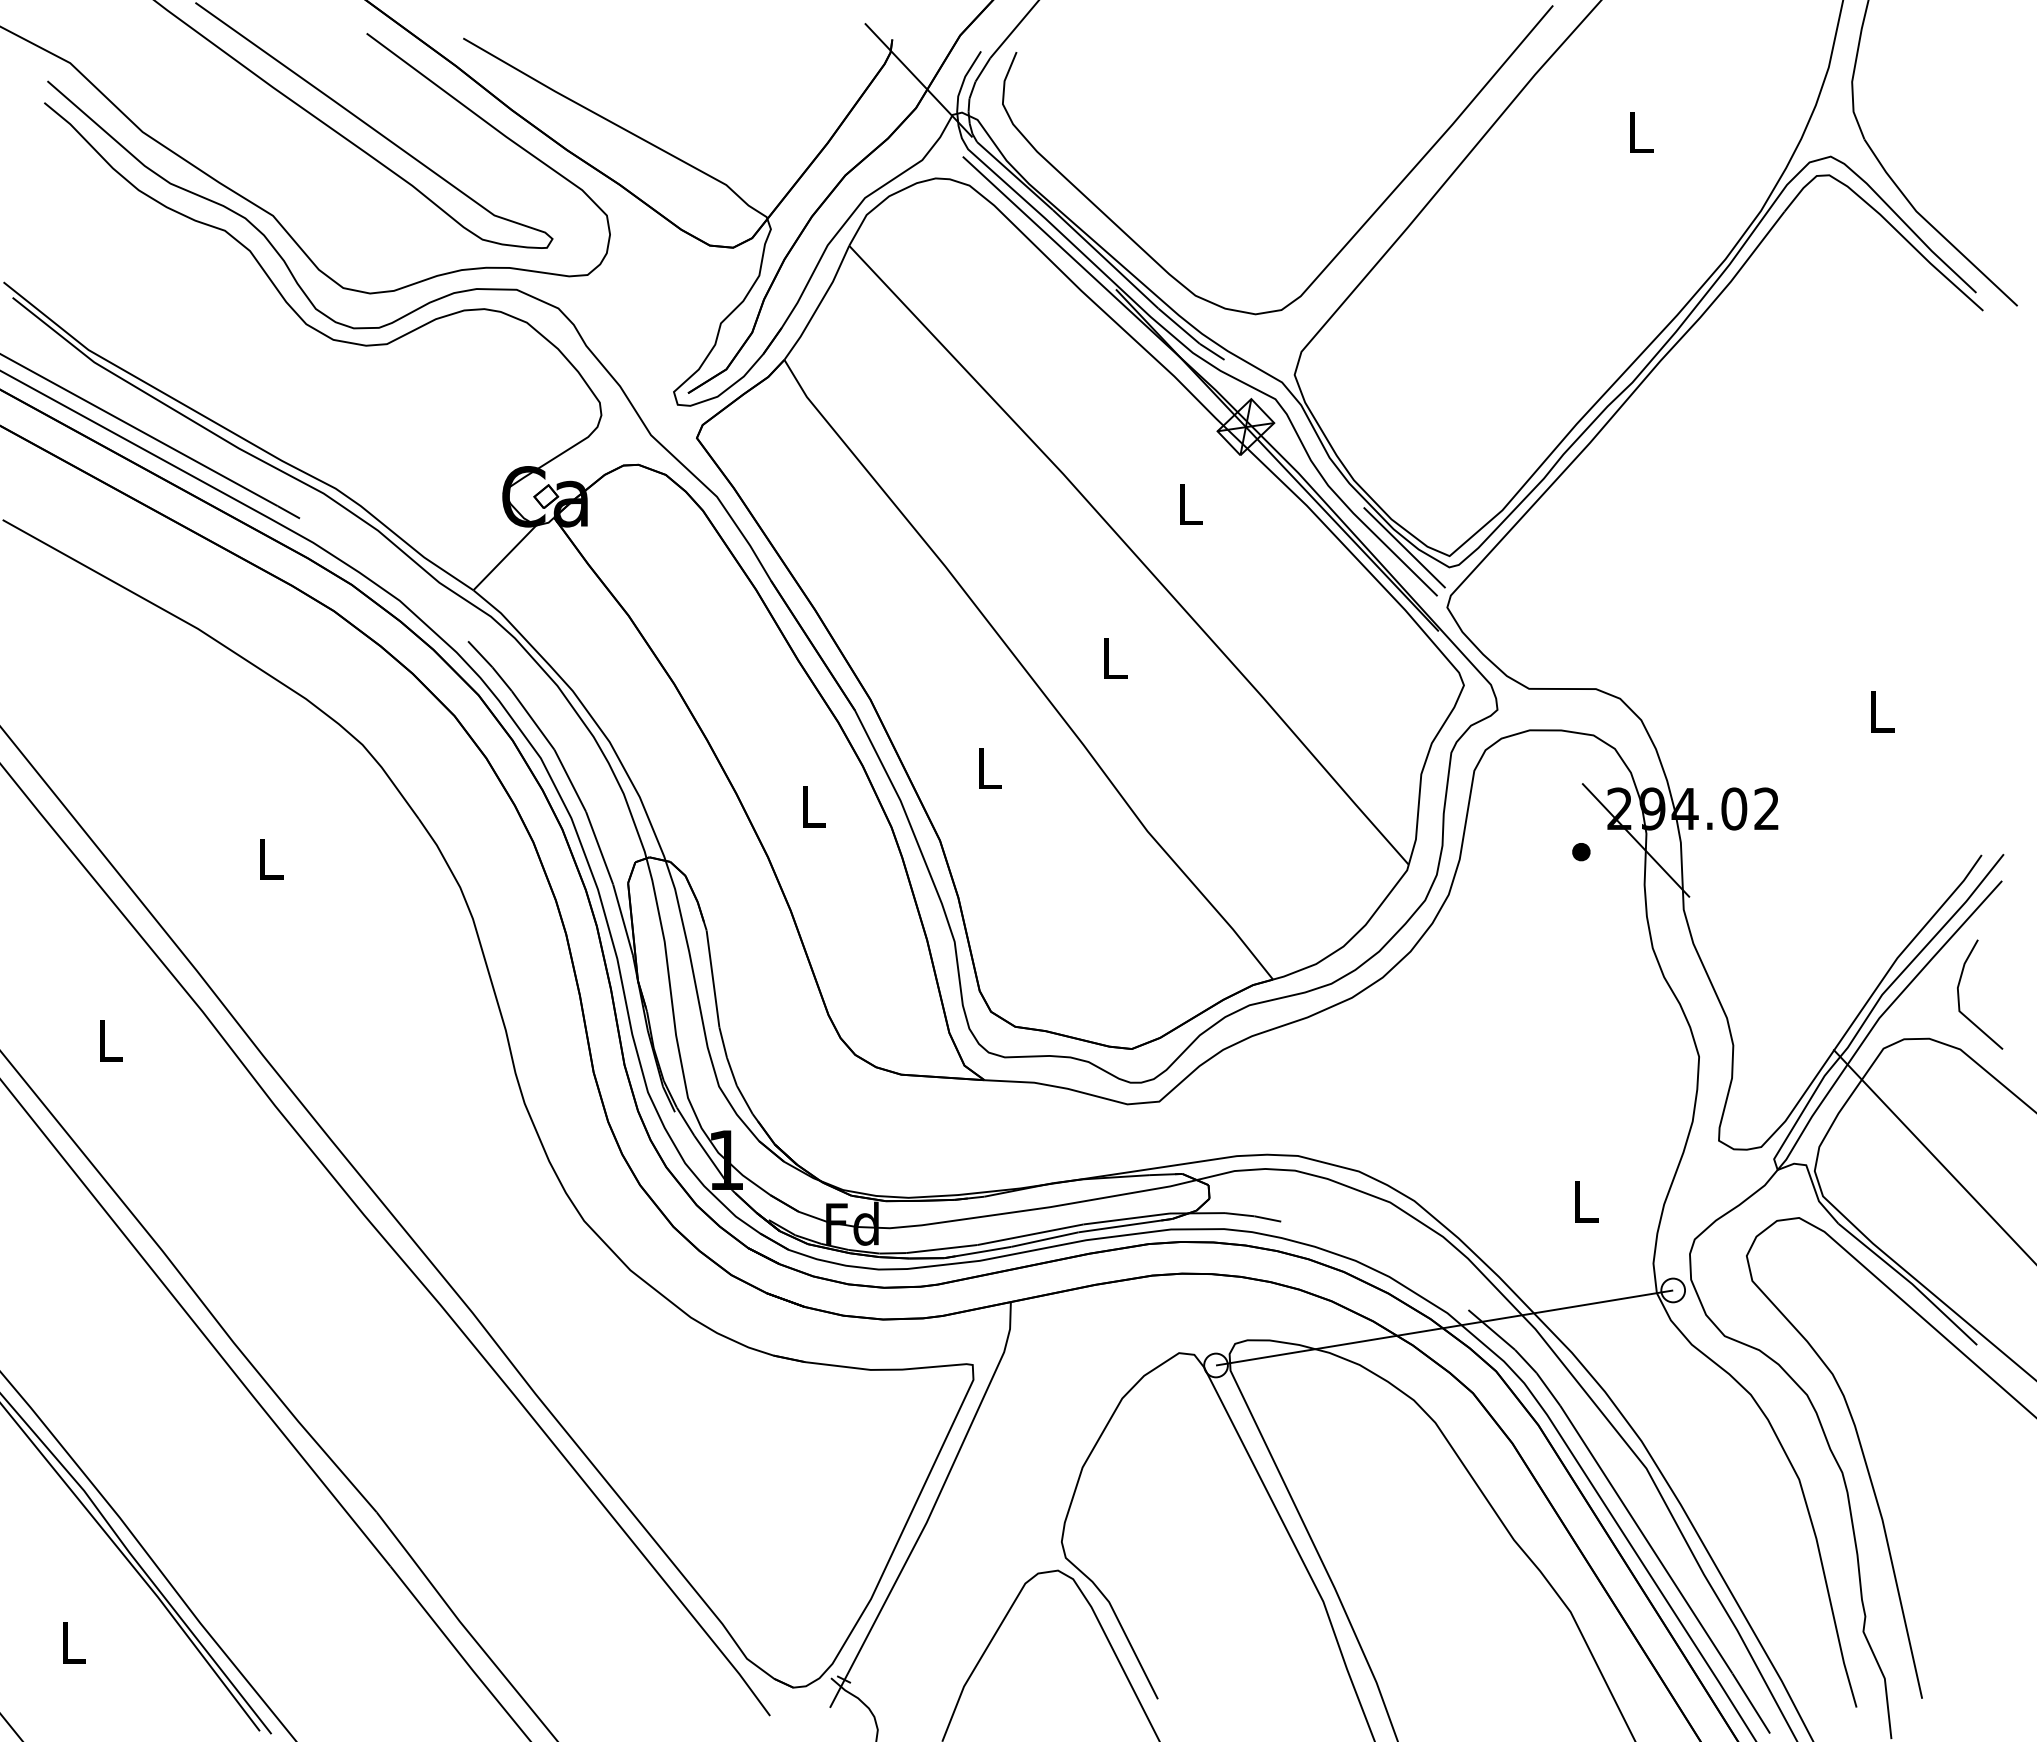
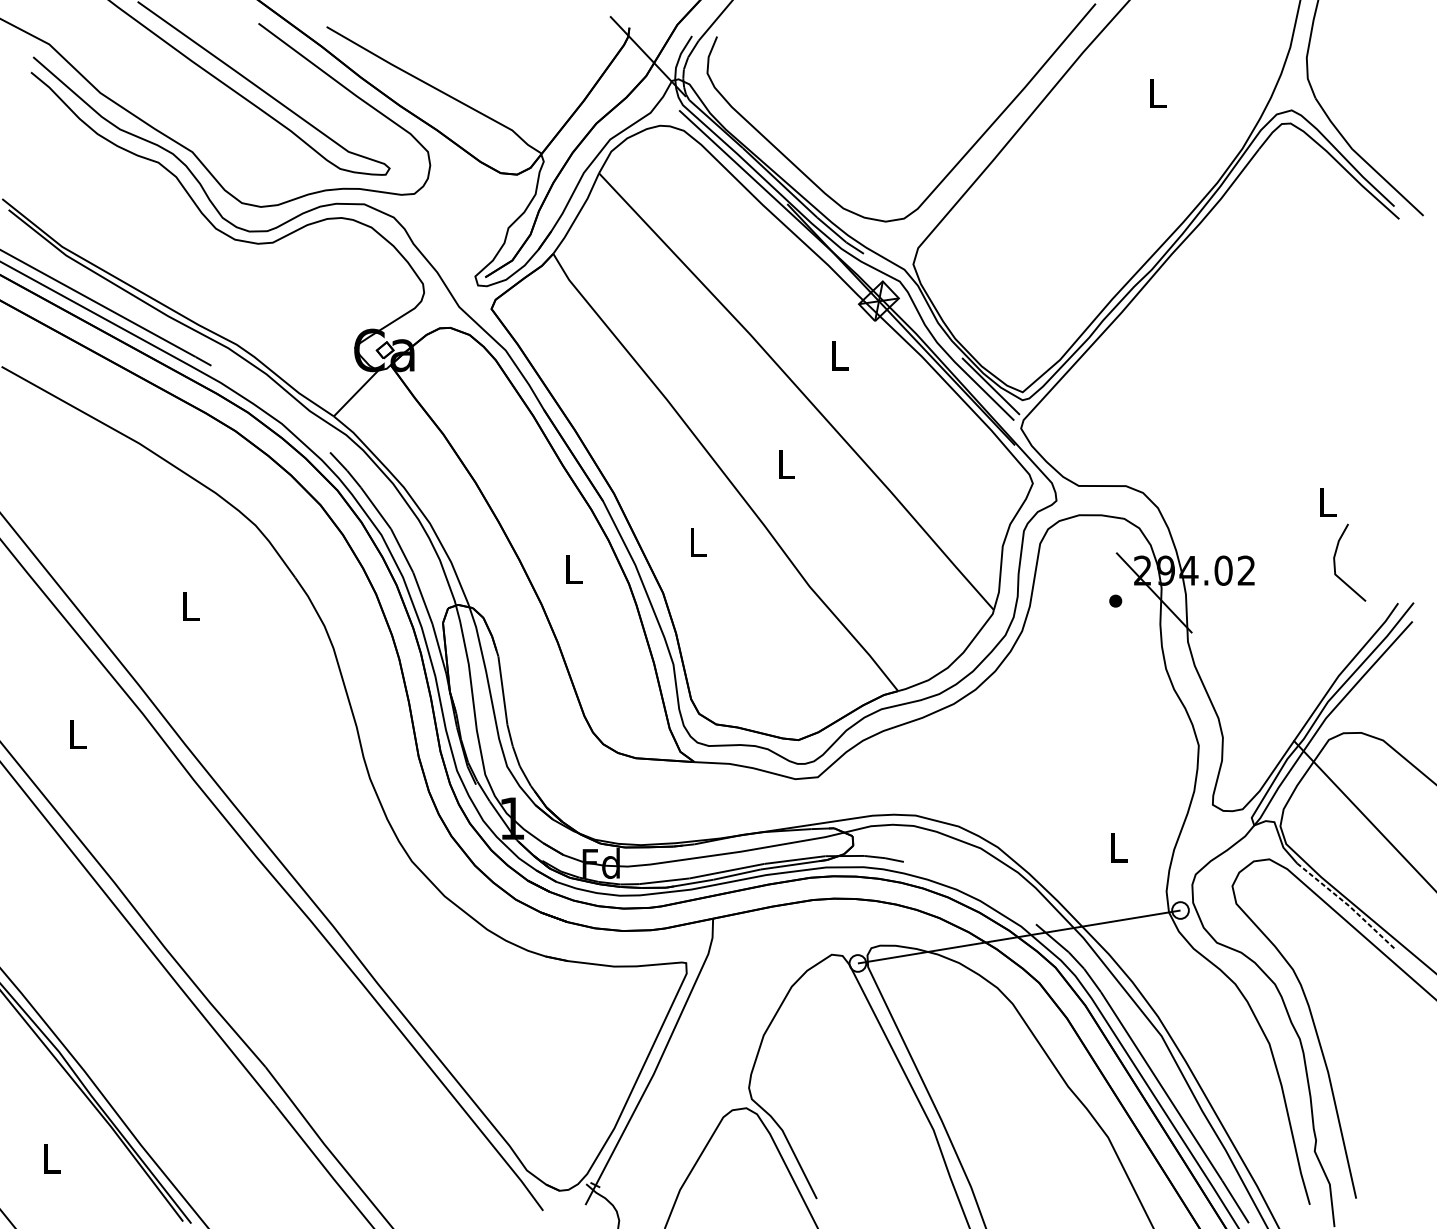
line: (1959, 994) -> (1335, 562), moved
line: (1910, 1282) -> (1347, 904), solid -> dashed

